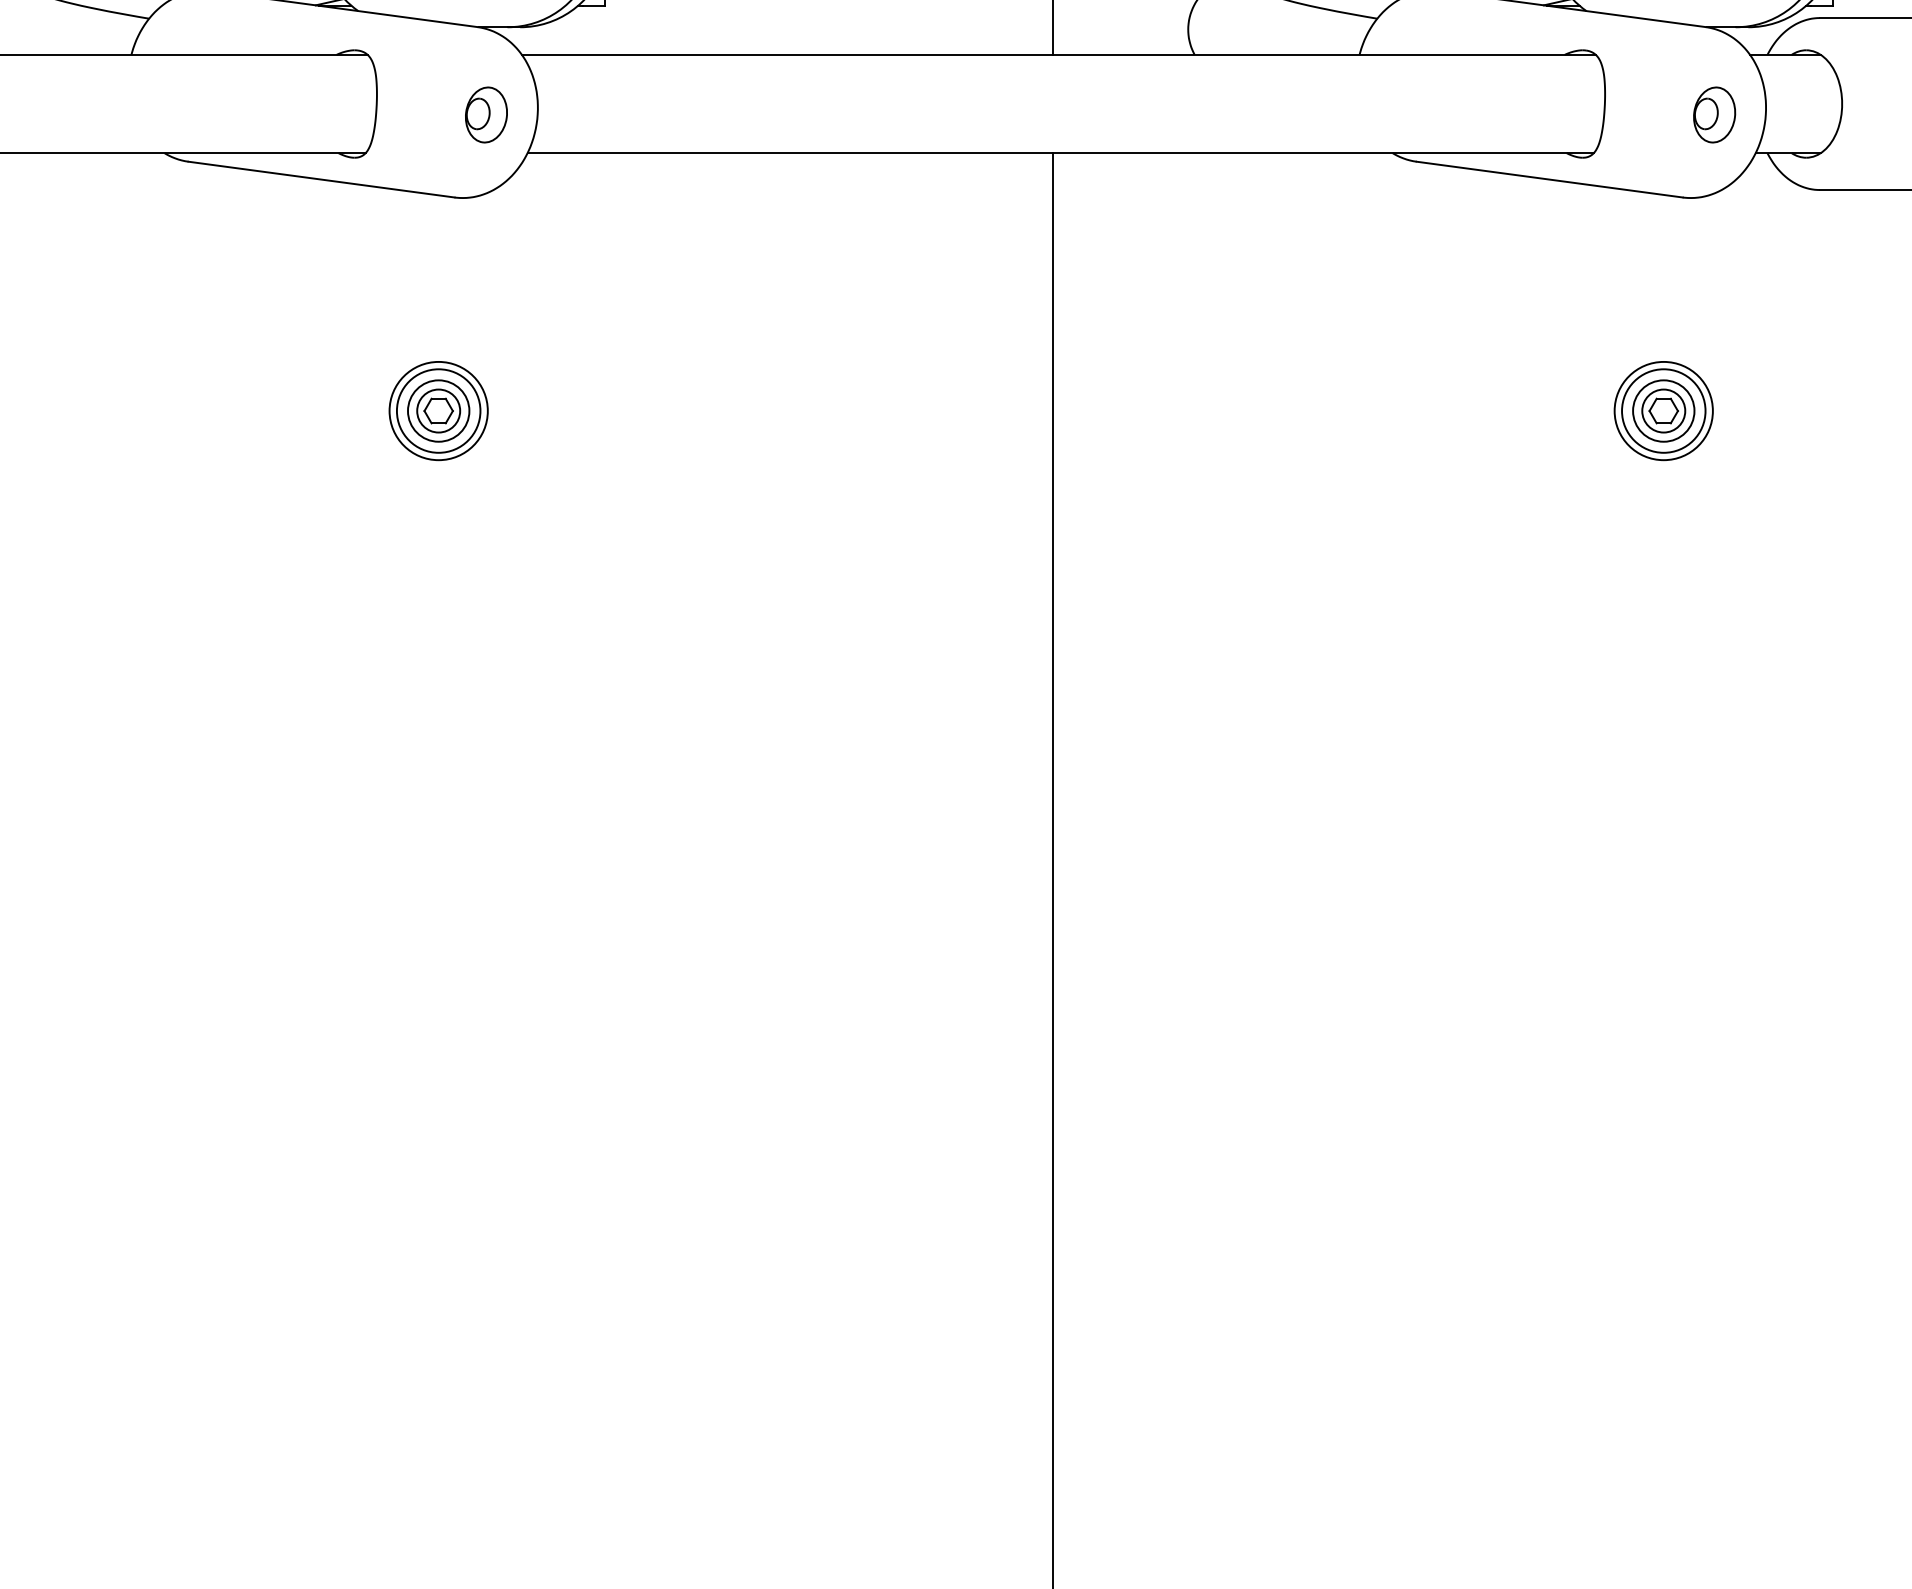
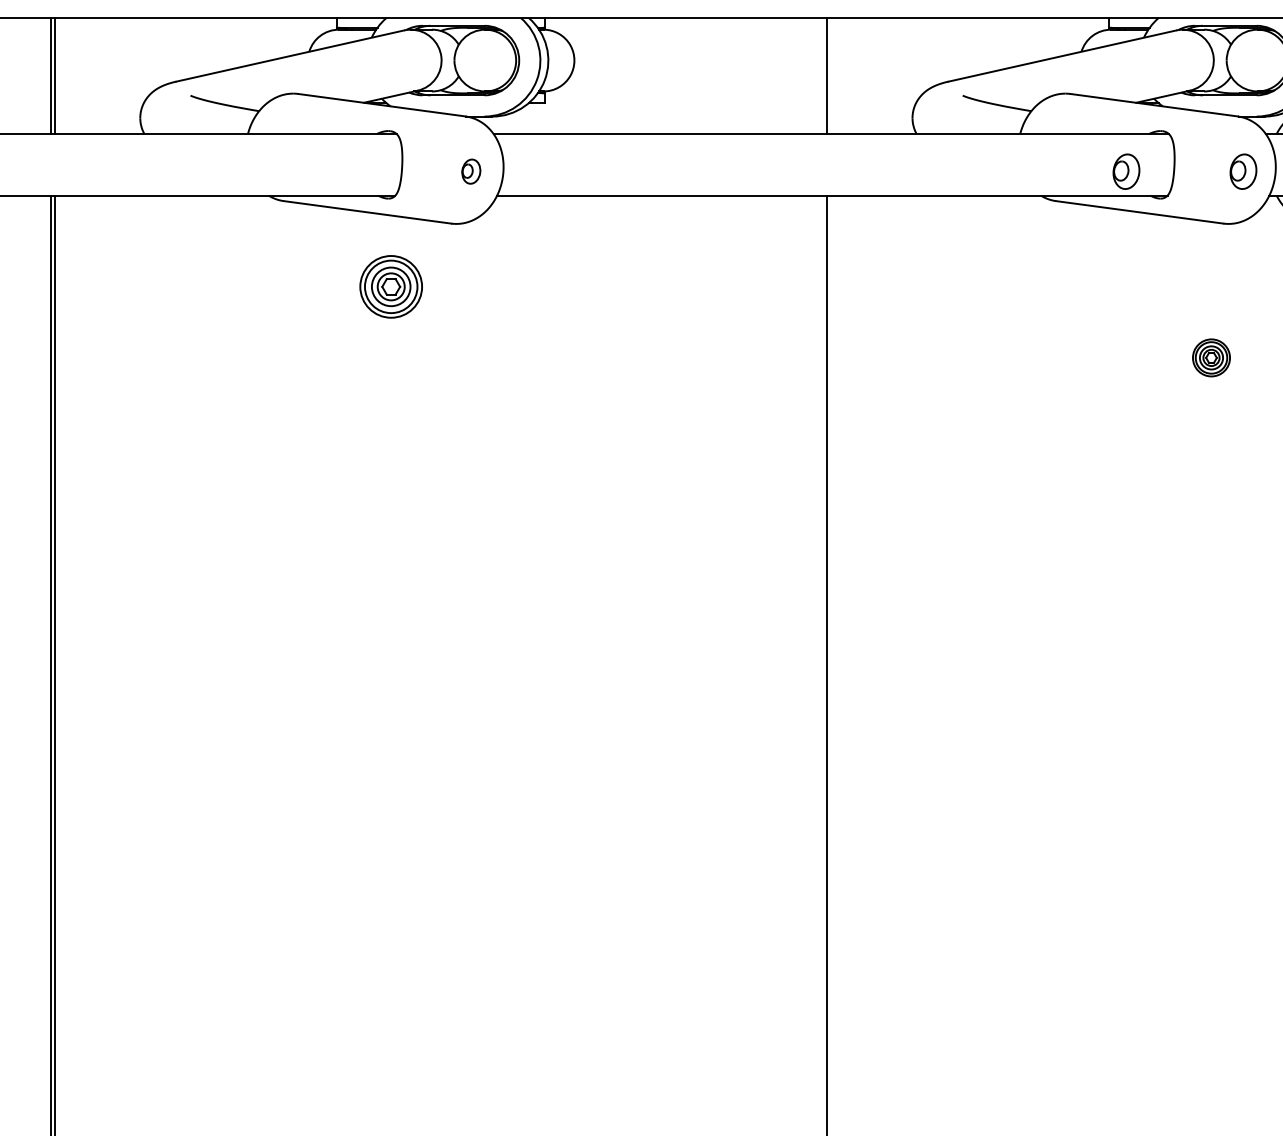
part: (486, 114) -> (471, 171), size x0.7
part: (1528, 114) -> (1126, 171), added
part: (437, 410) -> (390, 286), moved
part: (1663, 410) -> (1211, 357), size x0.6

